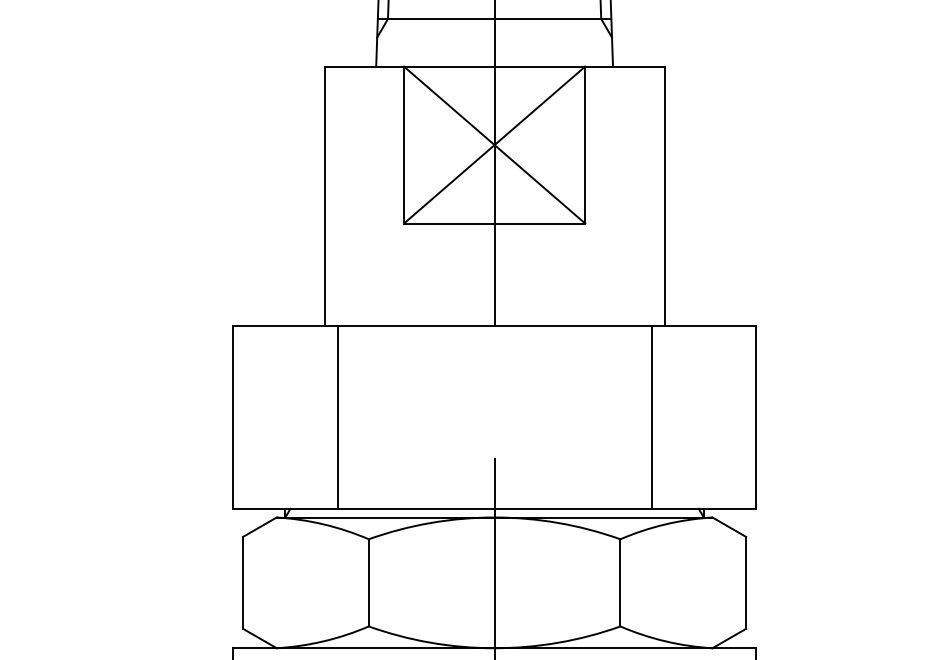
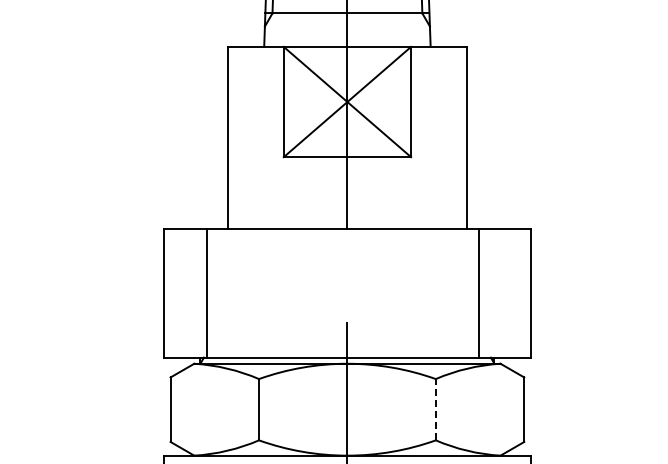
line: (338, 417) -> (207, 293), moved
line: (651, 417) -> (478, 293), moved
line: (619, 582) -> (435, 409), solid -> dashed

